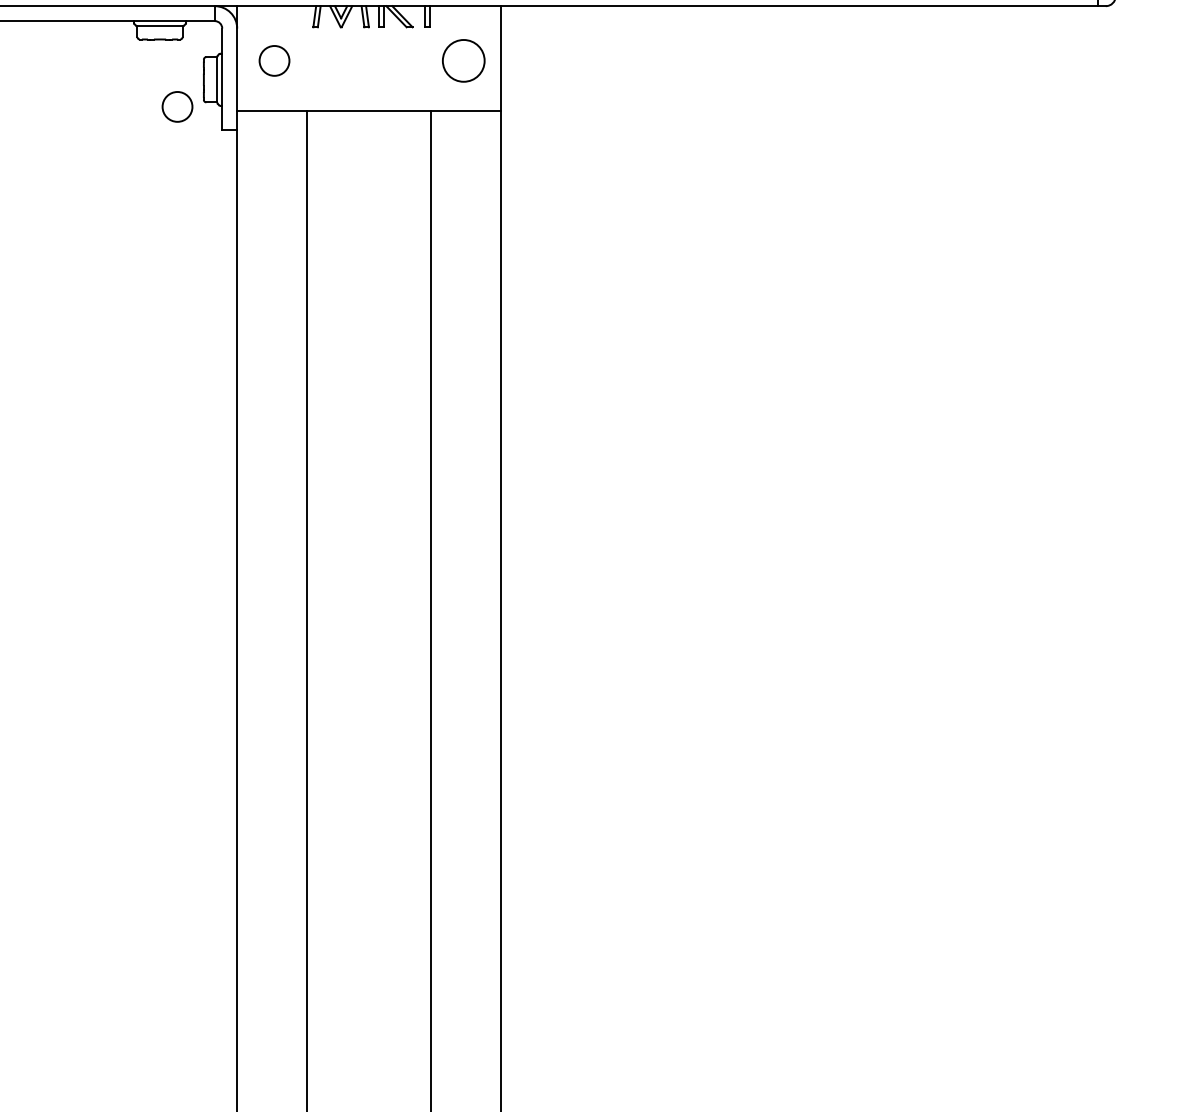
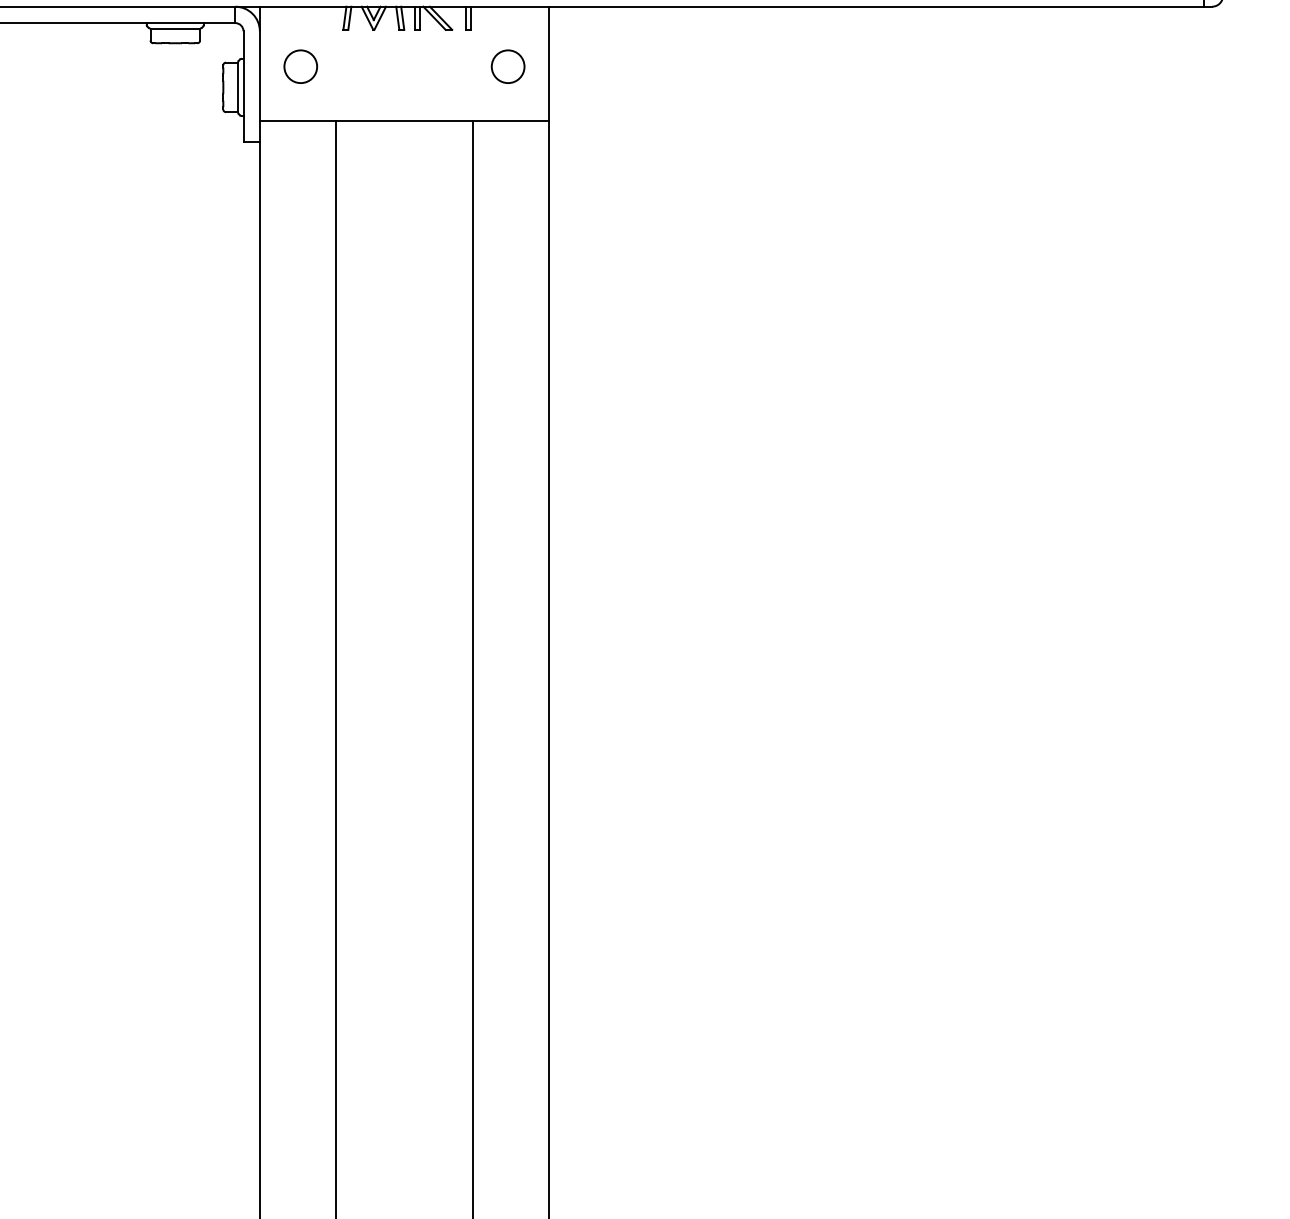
circle: (463, 60) -> (507, 66), size x0.71
circle: (177, 106) -> (194, 116), removed

